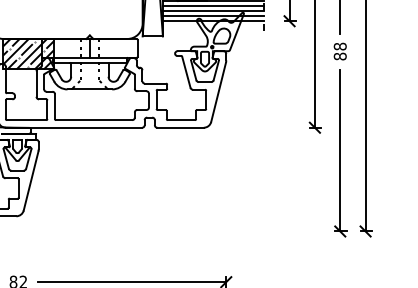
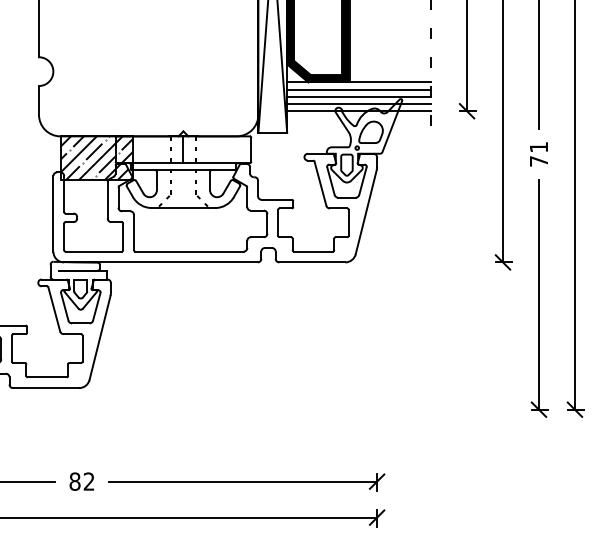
text: (339, 51) -> (538, 153), 88 -> 71

